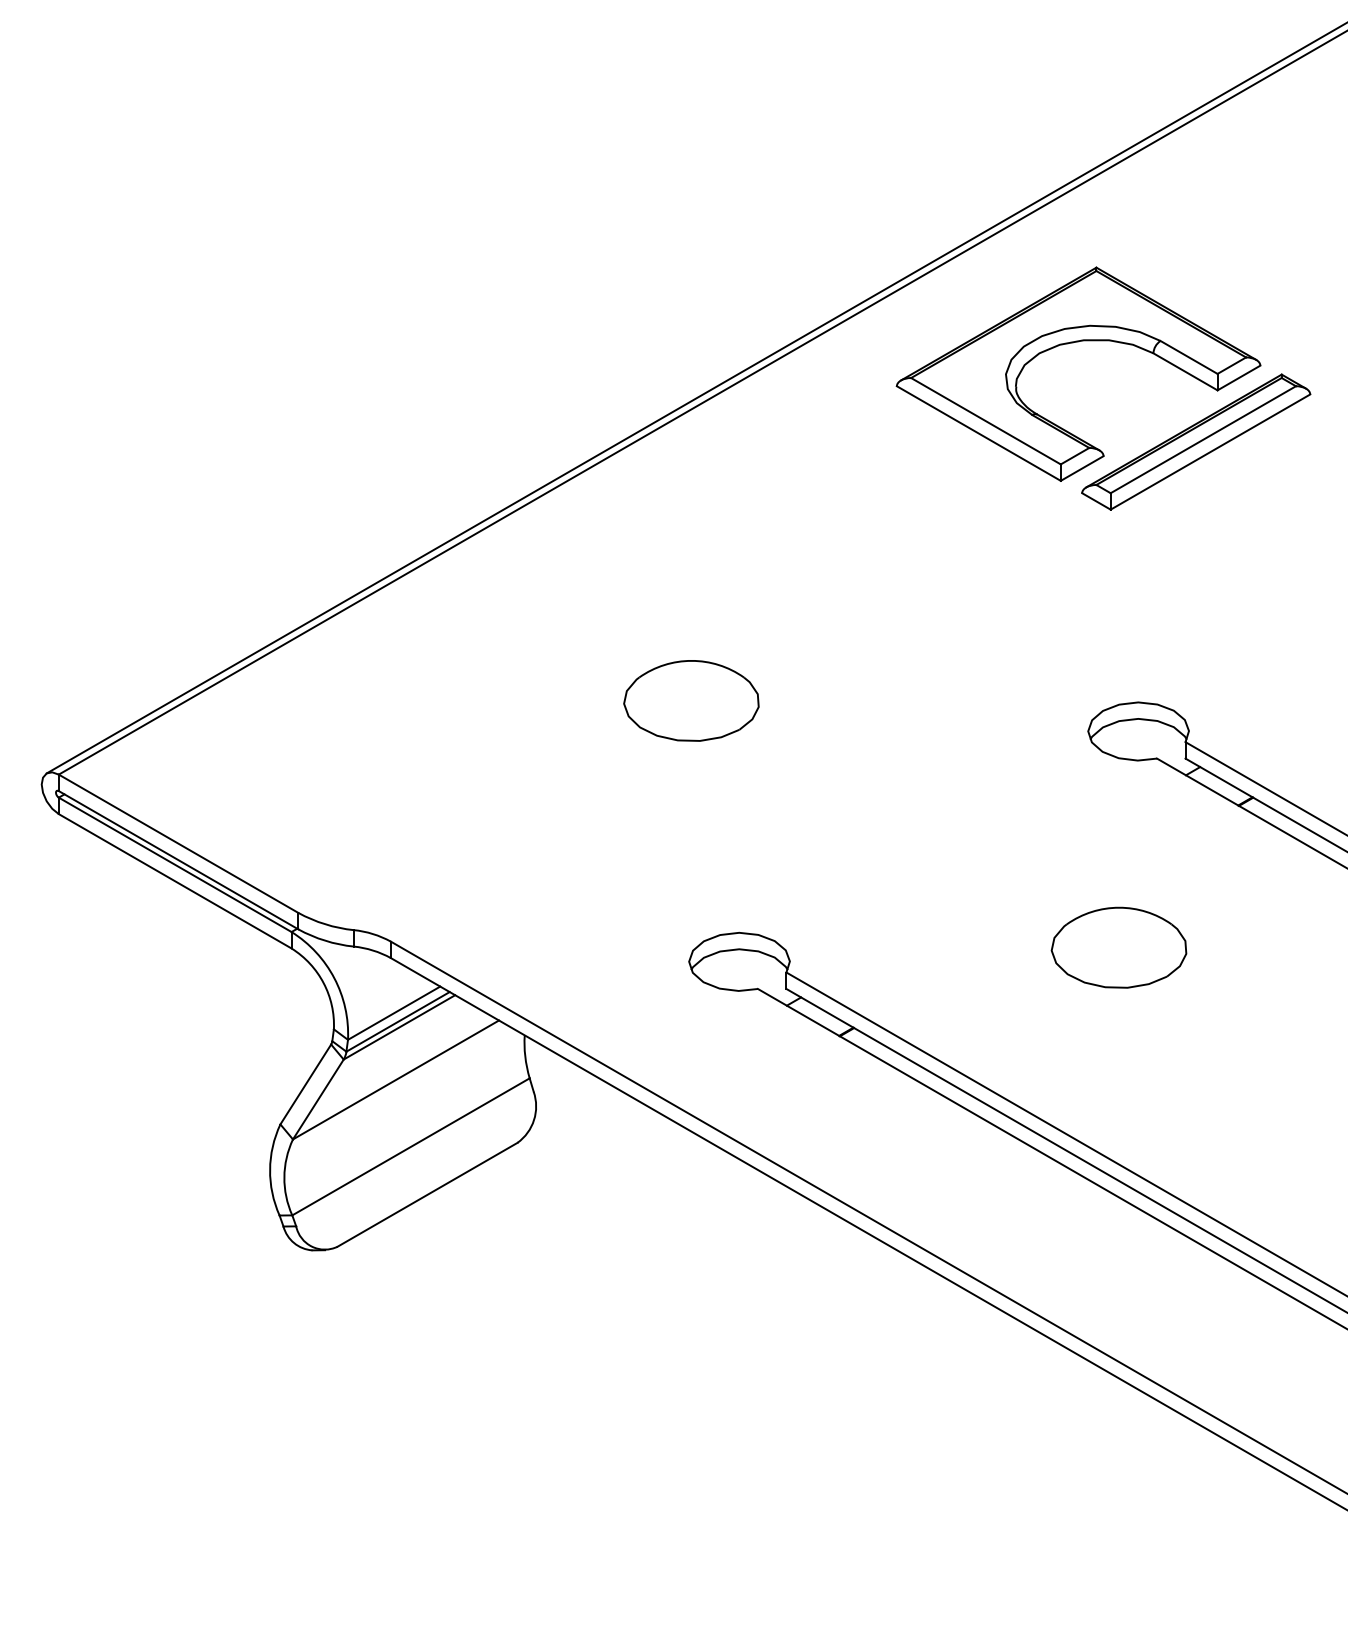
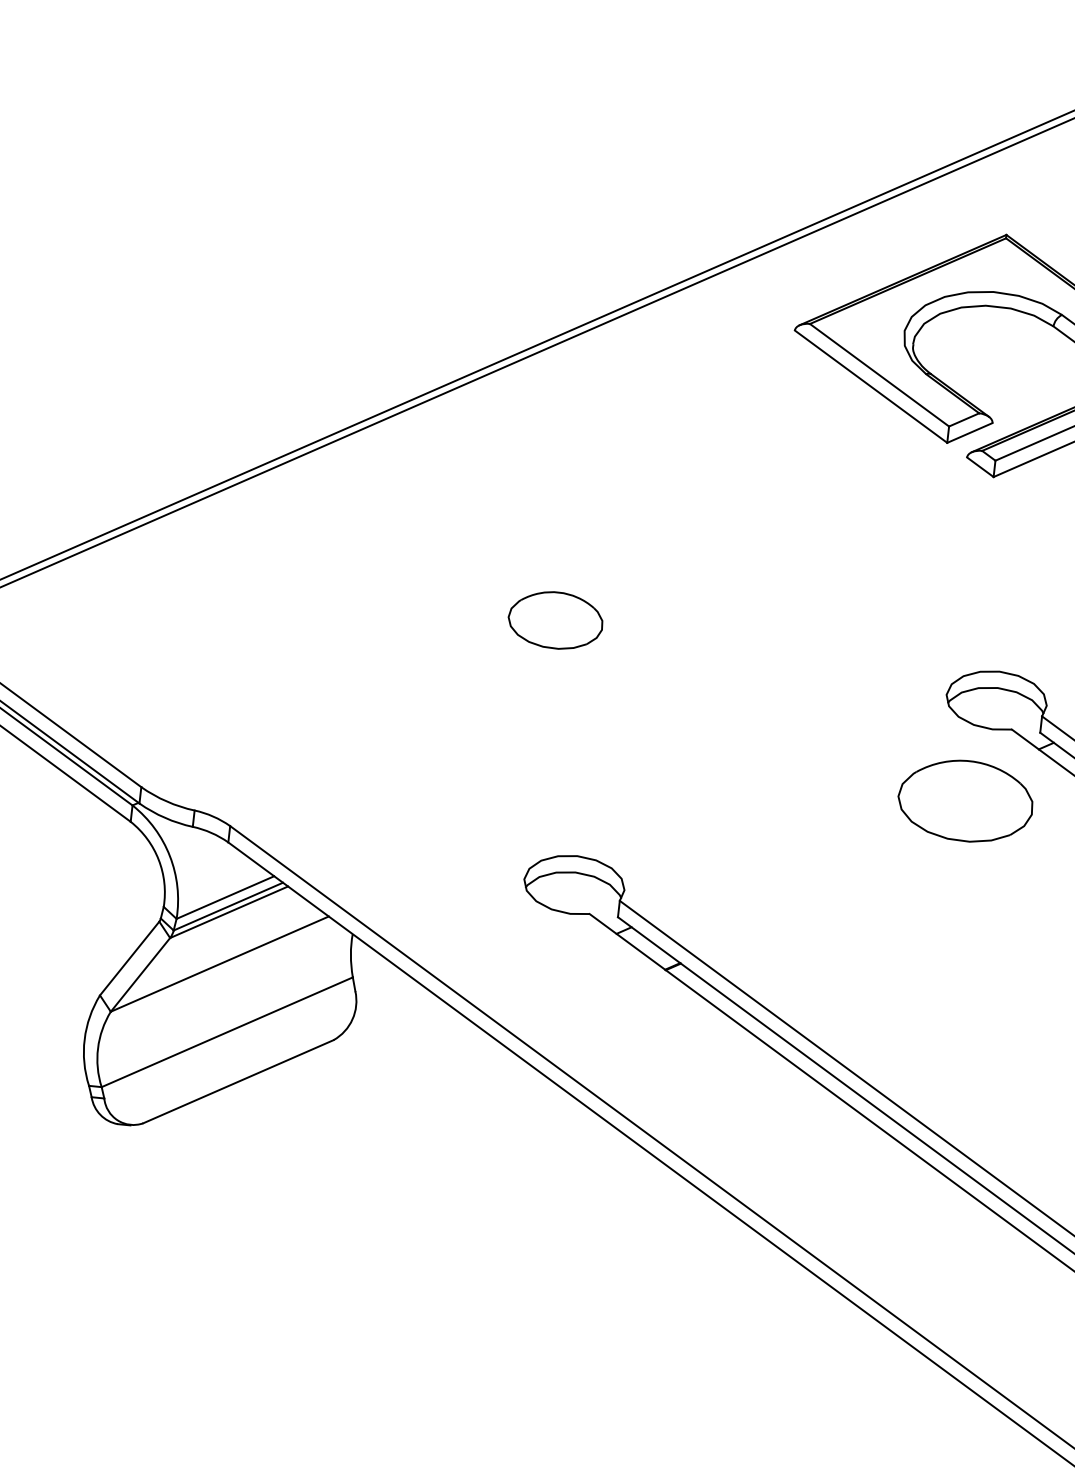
part: (691, 700) -> (555, 619), size x0.7
part: (1118, 947) -> (965, 800), moved

